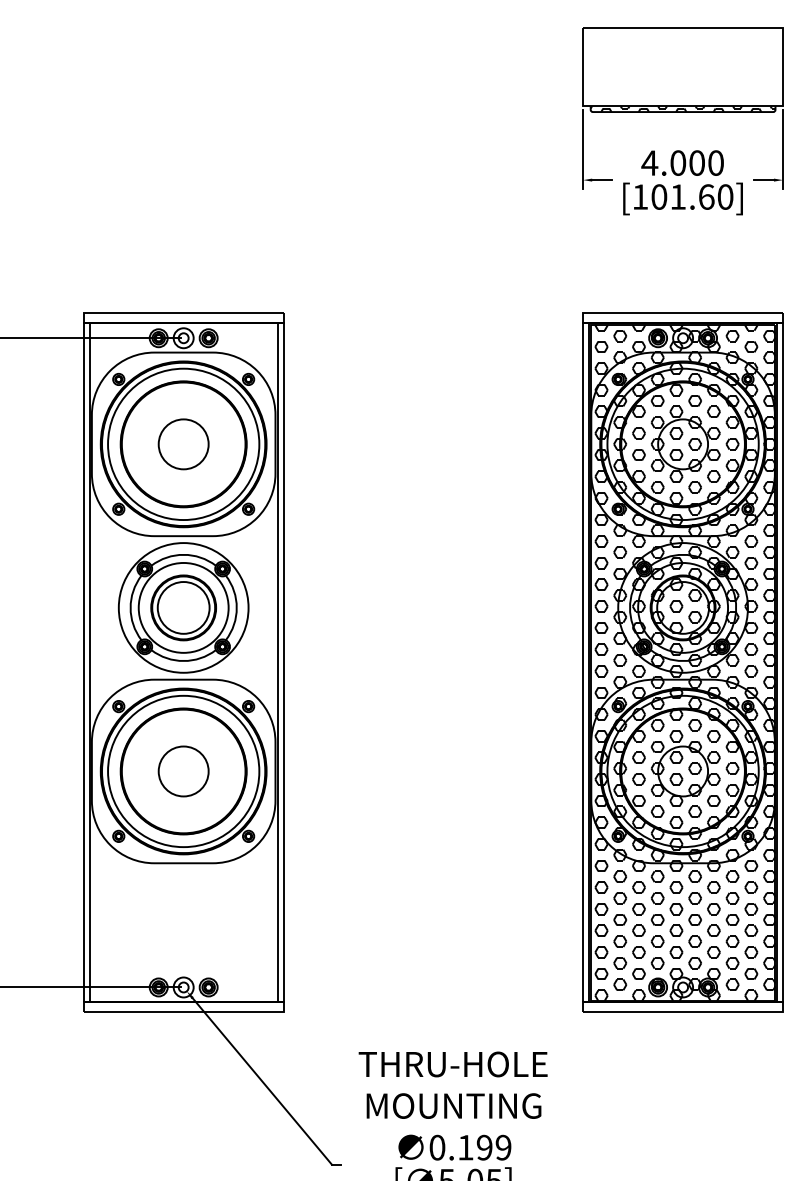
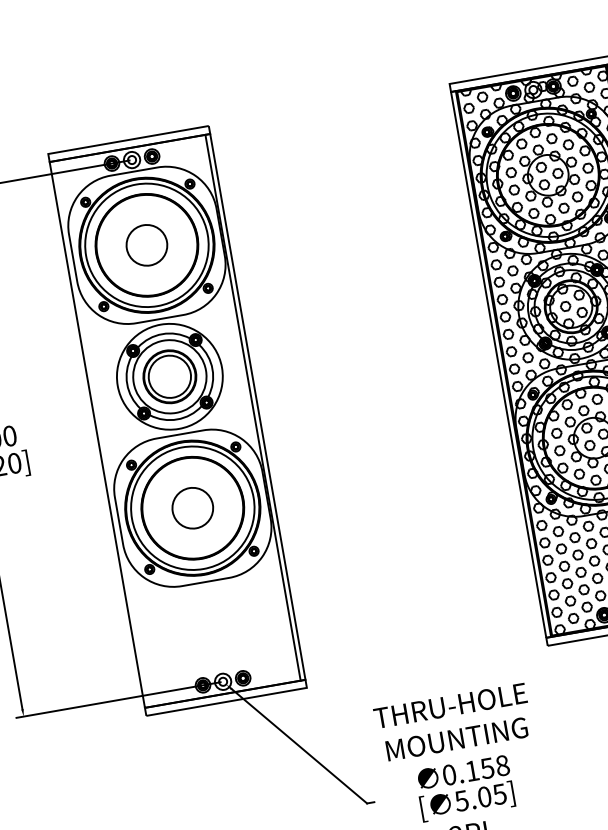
line: (89, 662) -> (101, 433), removed
text: (493, 1147) -> (494, 766), 0.199 -> 0.158

